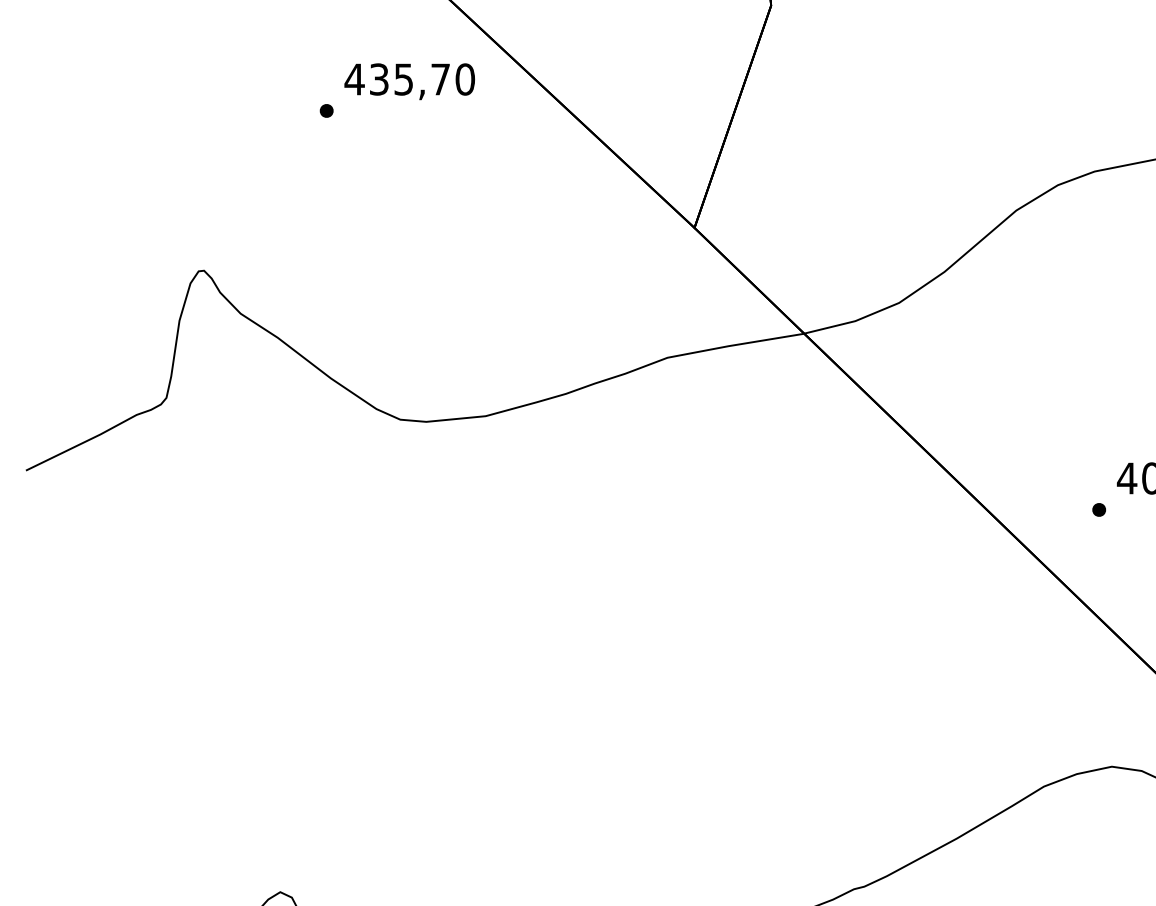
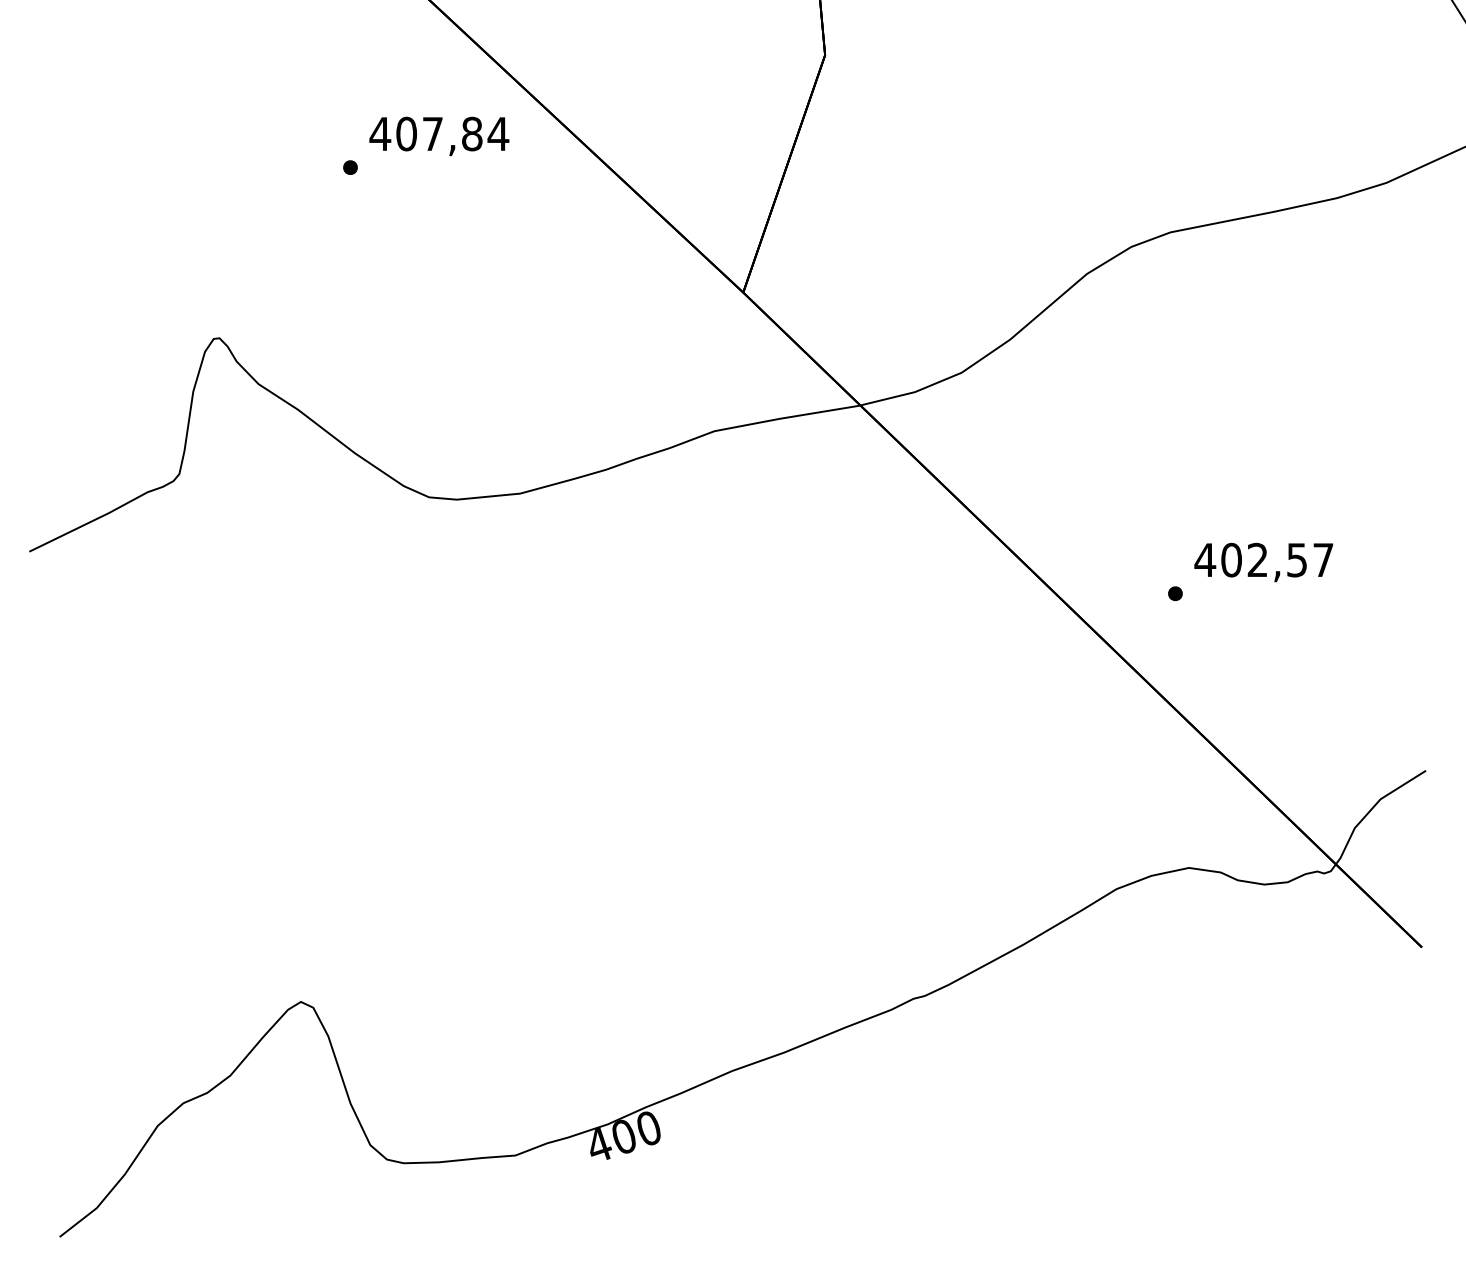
text: (422, 78) -> (452, 133), 435,70 -> 407,84

